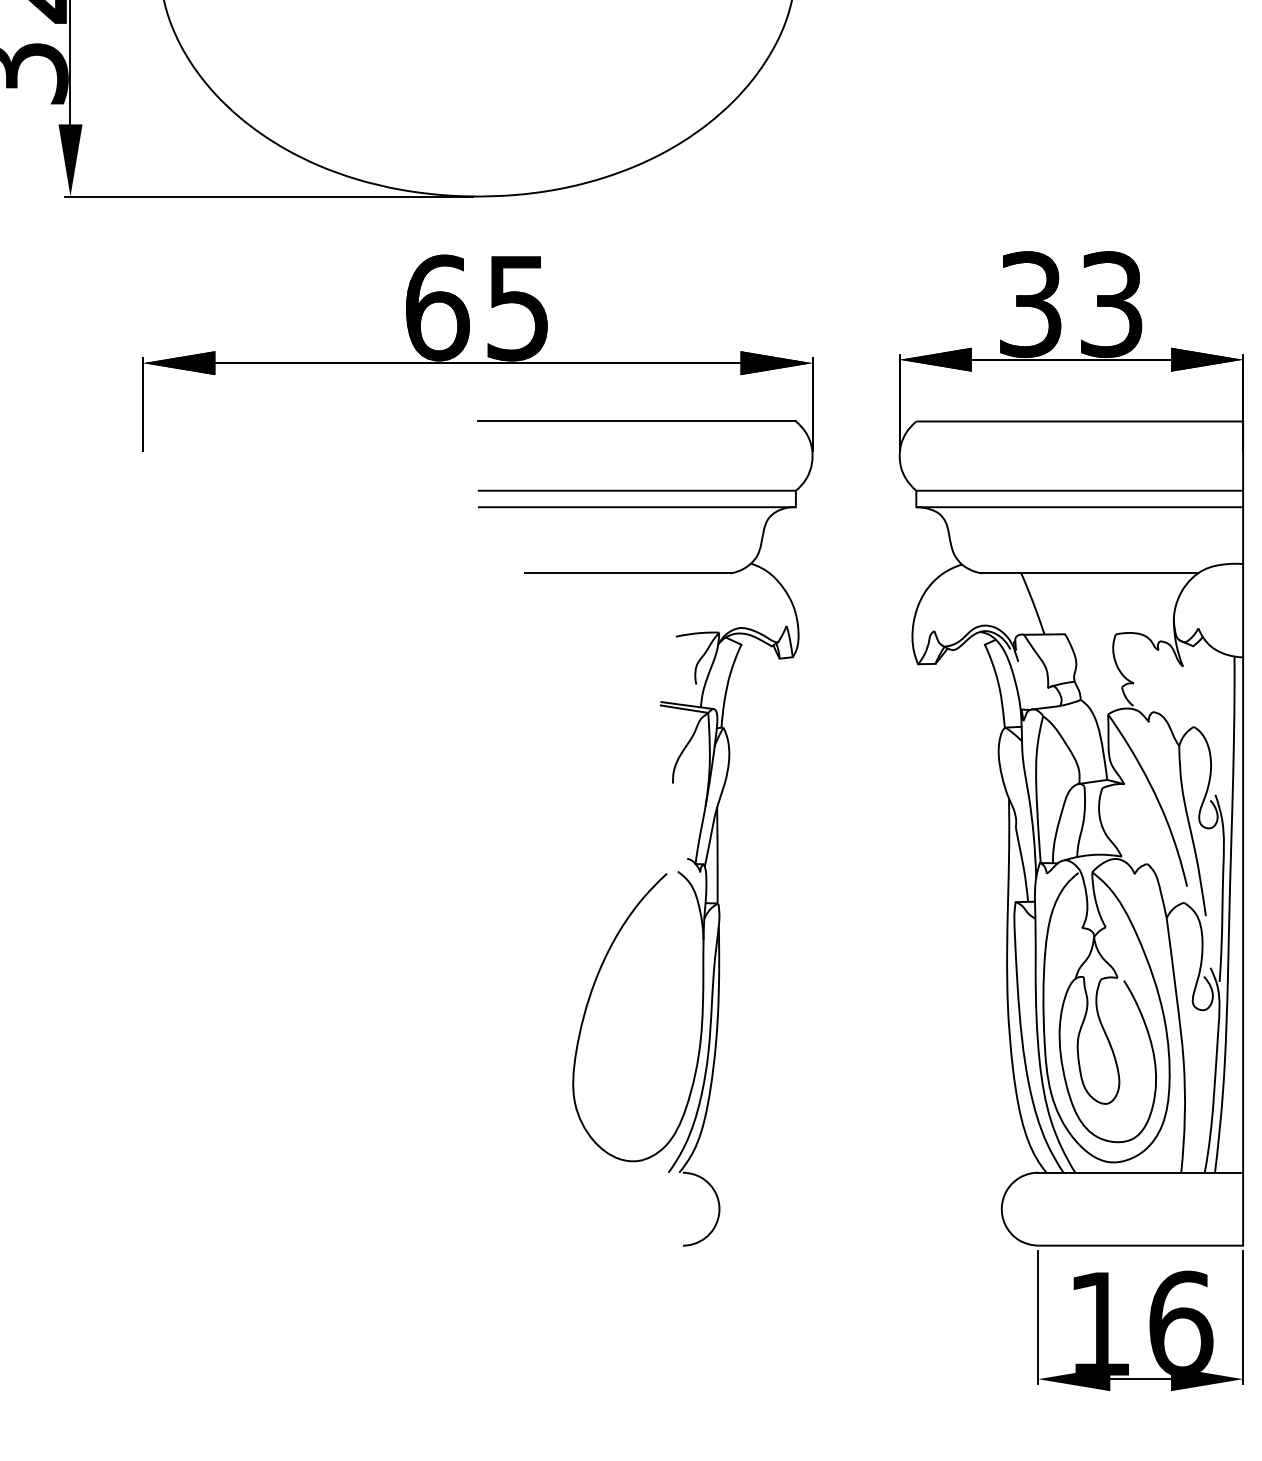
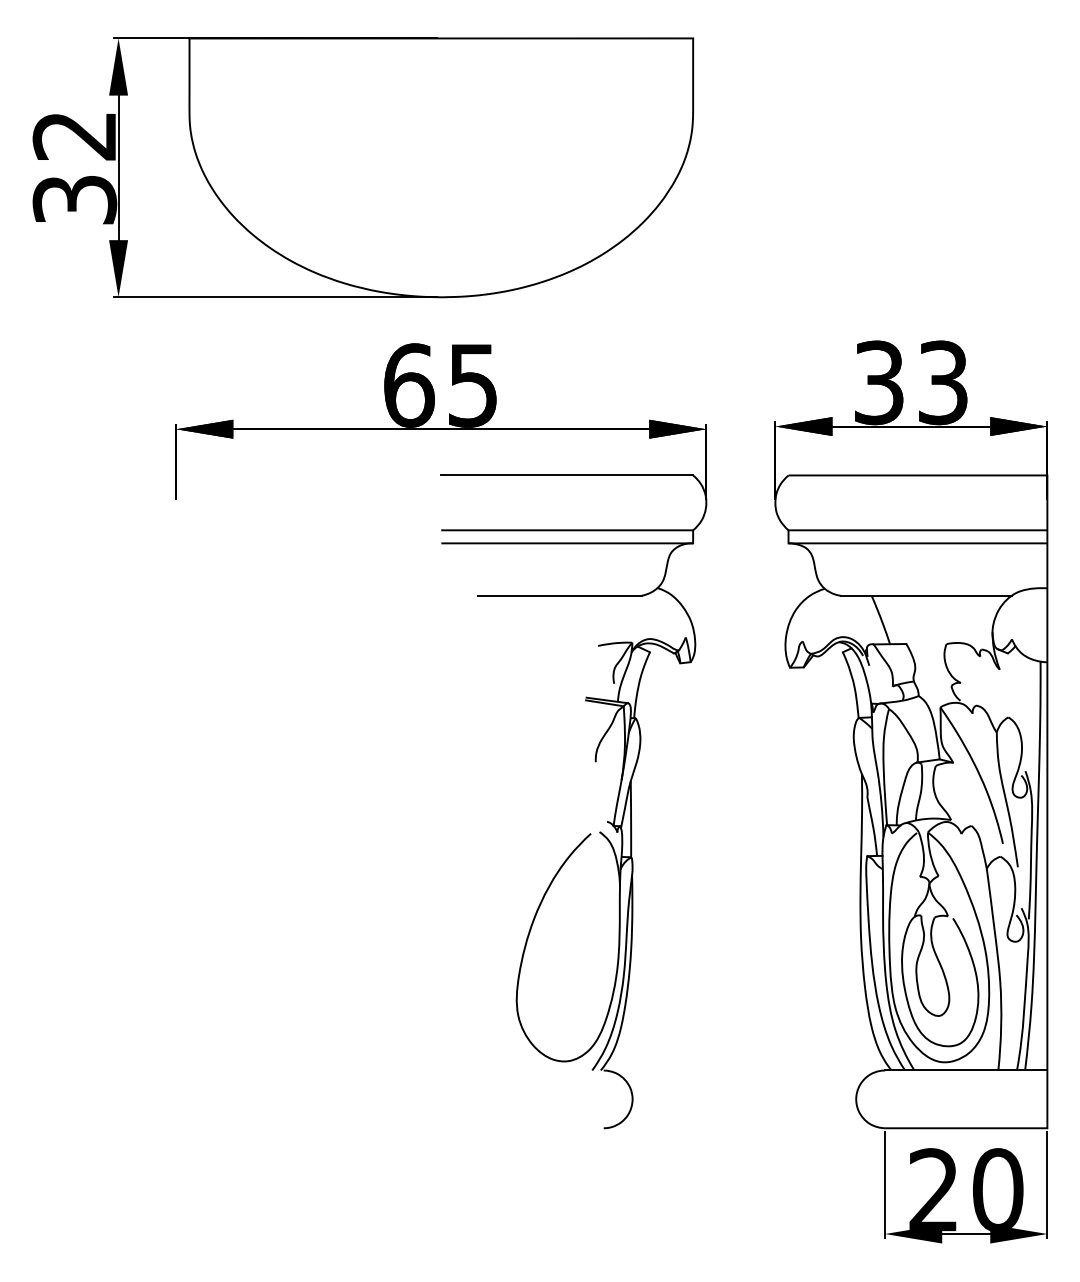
text: (1141, 1322) -> (966, 1189), 16 -> 20

